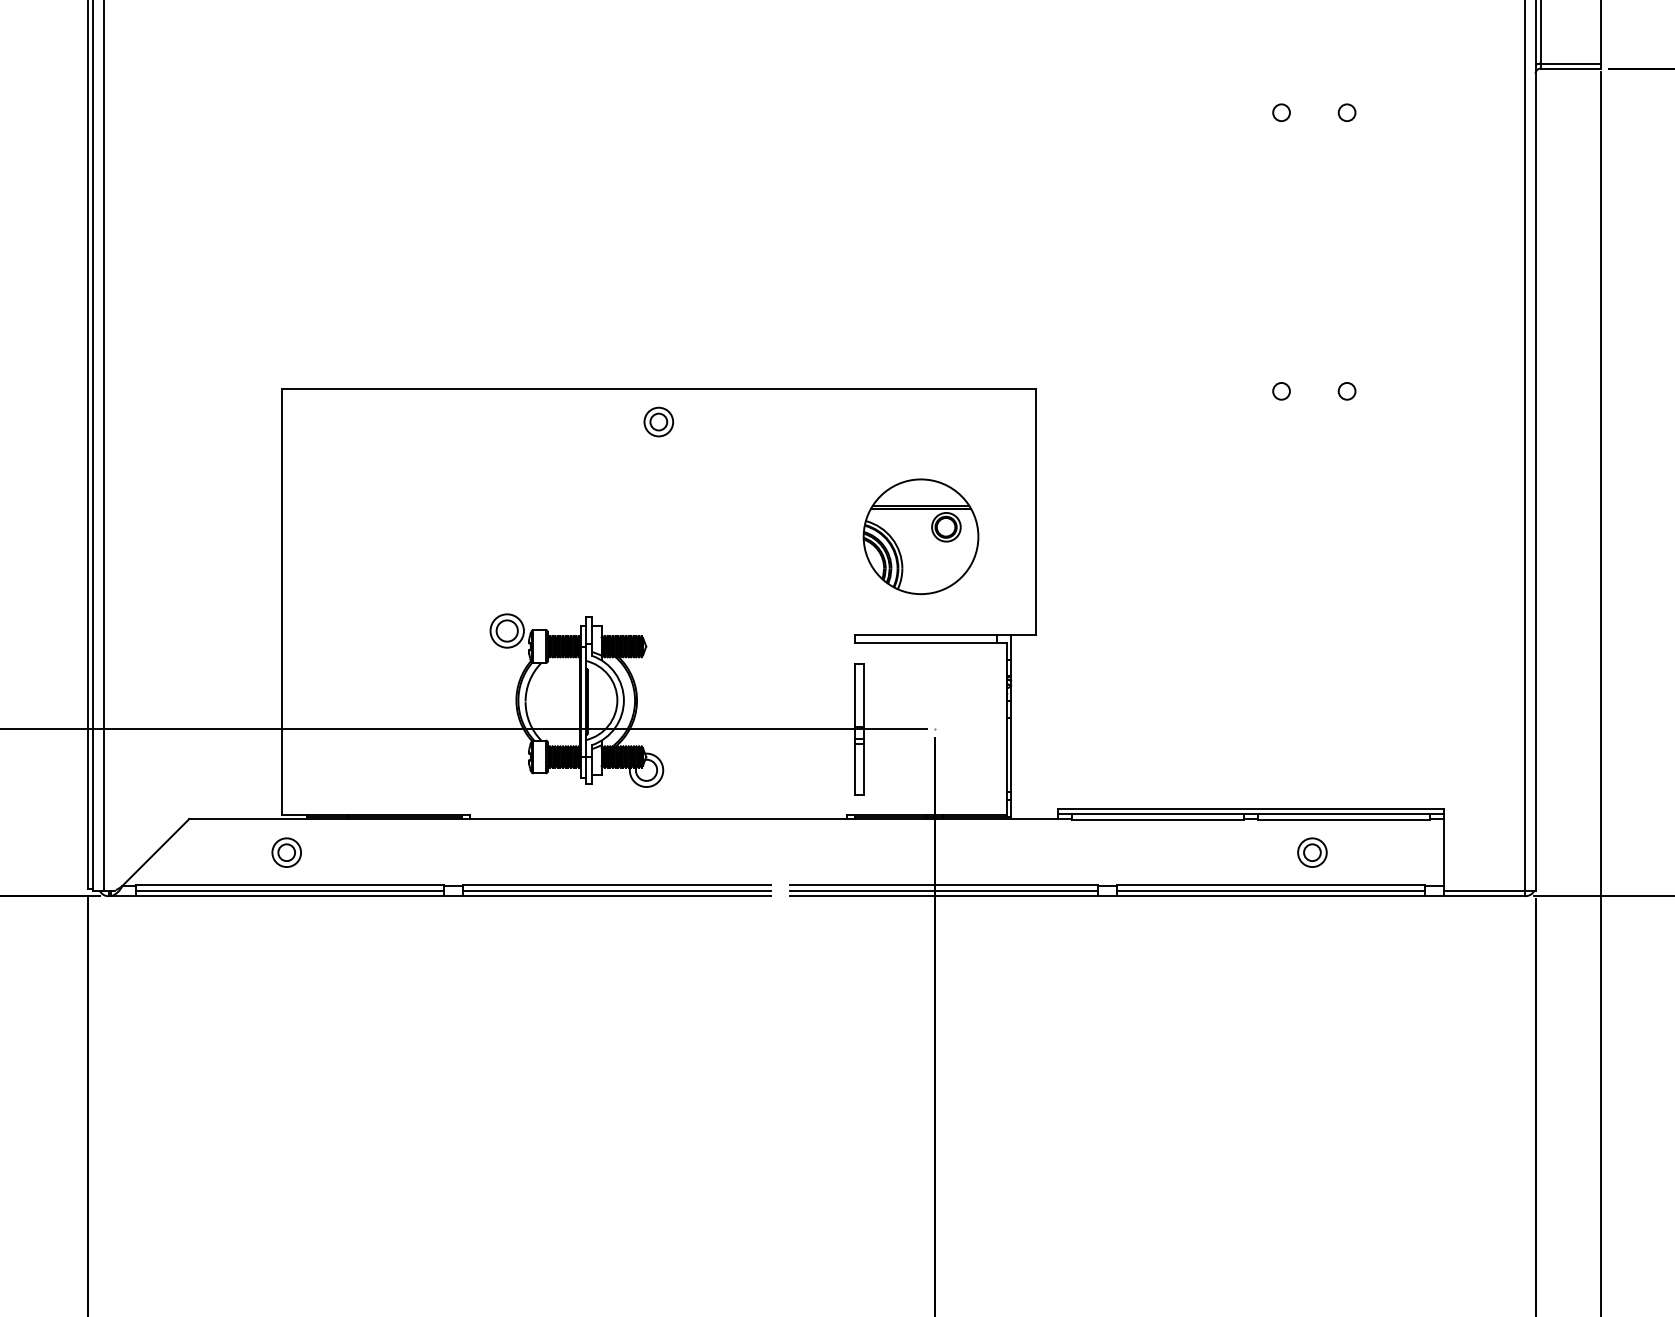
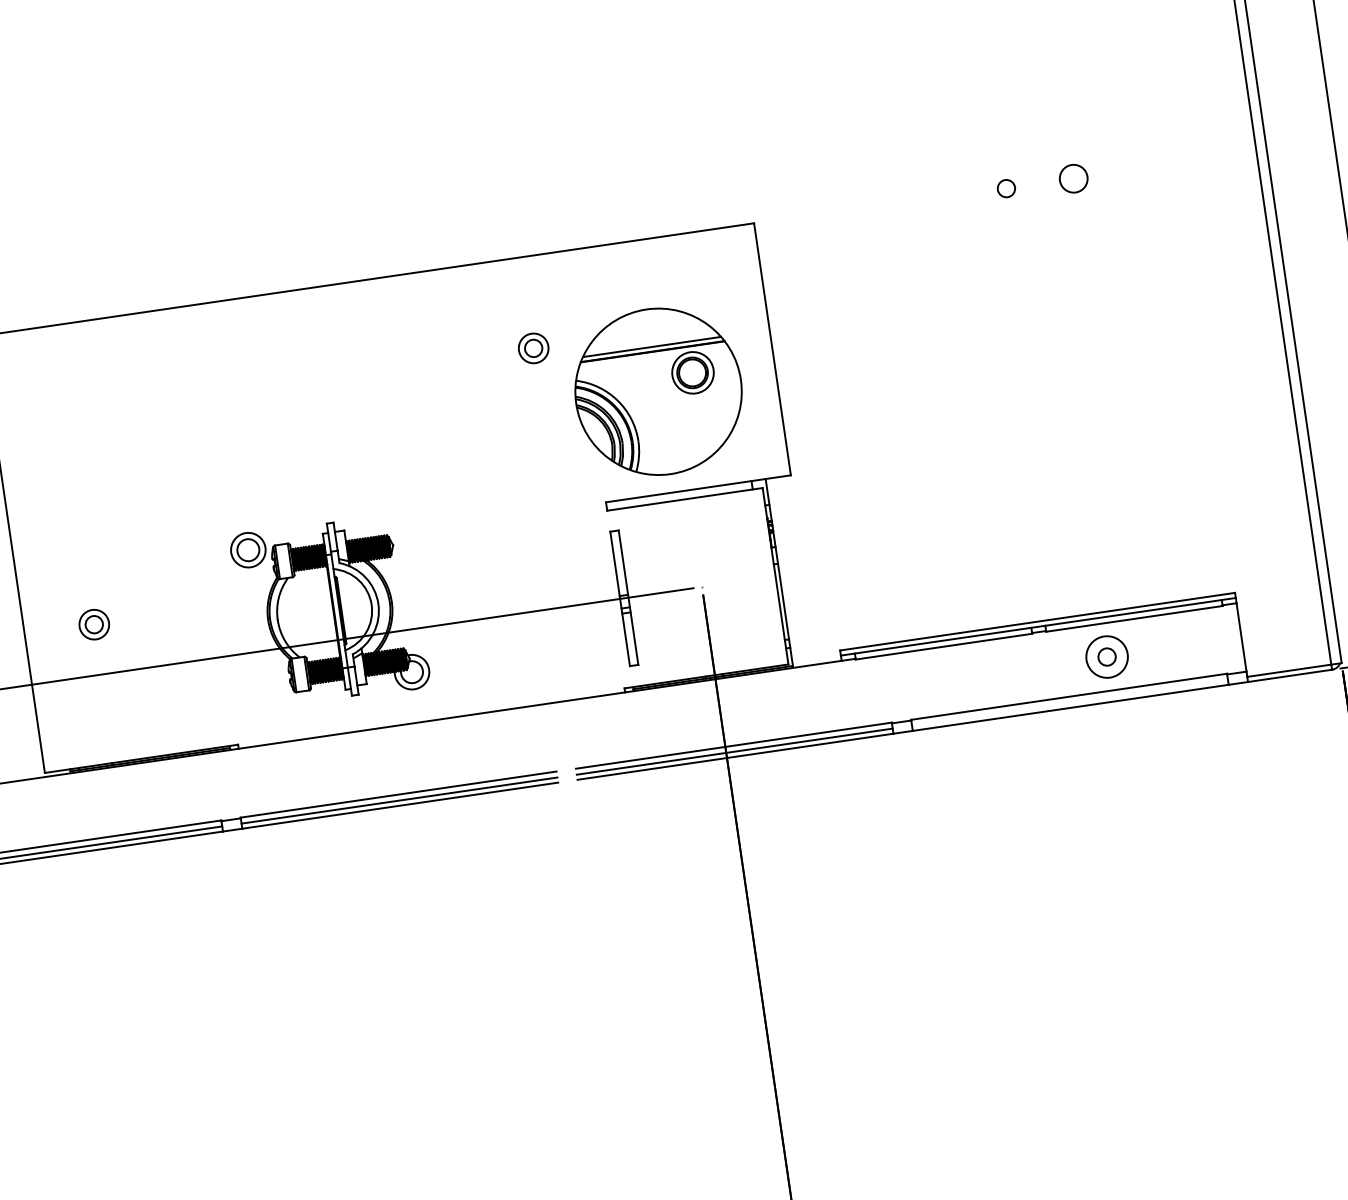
circle: (1346, 391) -> (1073, 179), size x1.6
part: (658, 421) -> (533, 347), moved
part: (920, 536) -> (657, 391), size x1.4
part: (286, 852) -> (94, 624), moved
circle: (1312, 852) -> (1107, 656), size x1.4
line: (1270, 891) -> (1069, 703), removed

